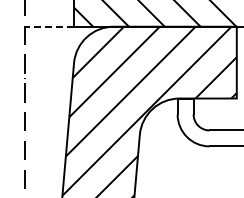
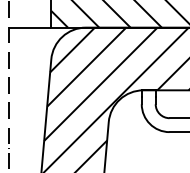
line: (49, 26) -> (29, 27), dashed -> solid

